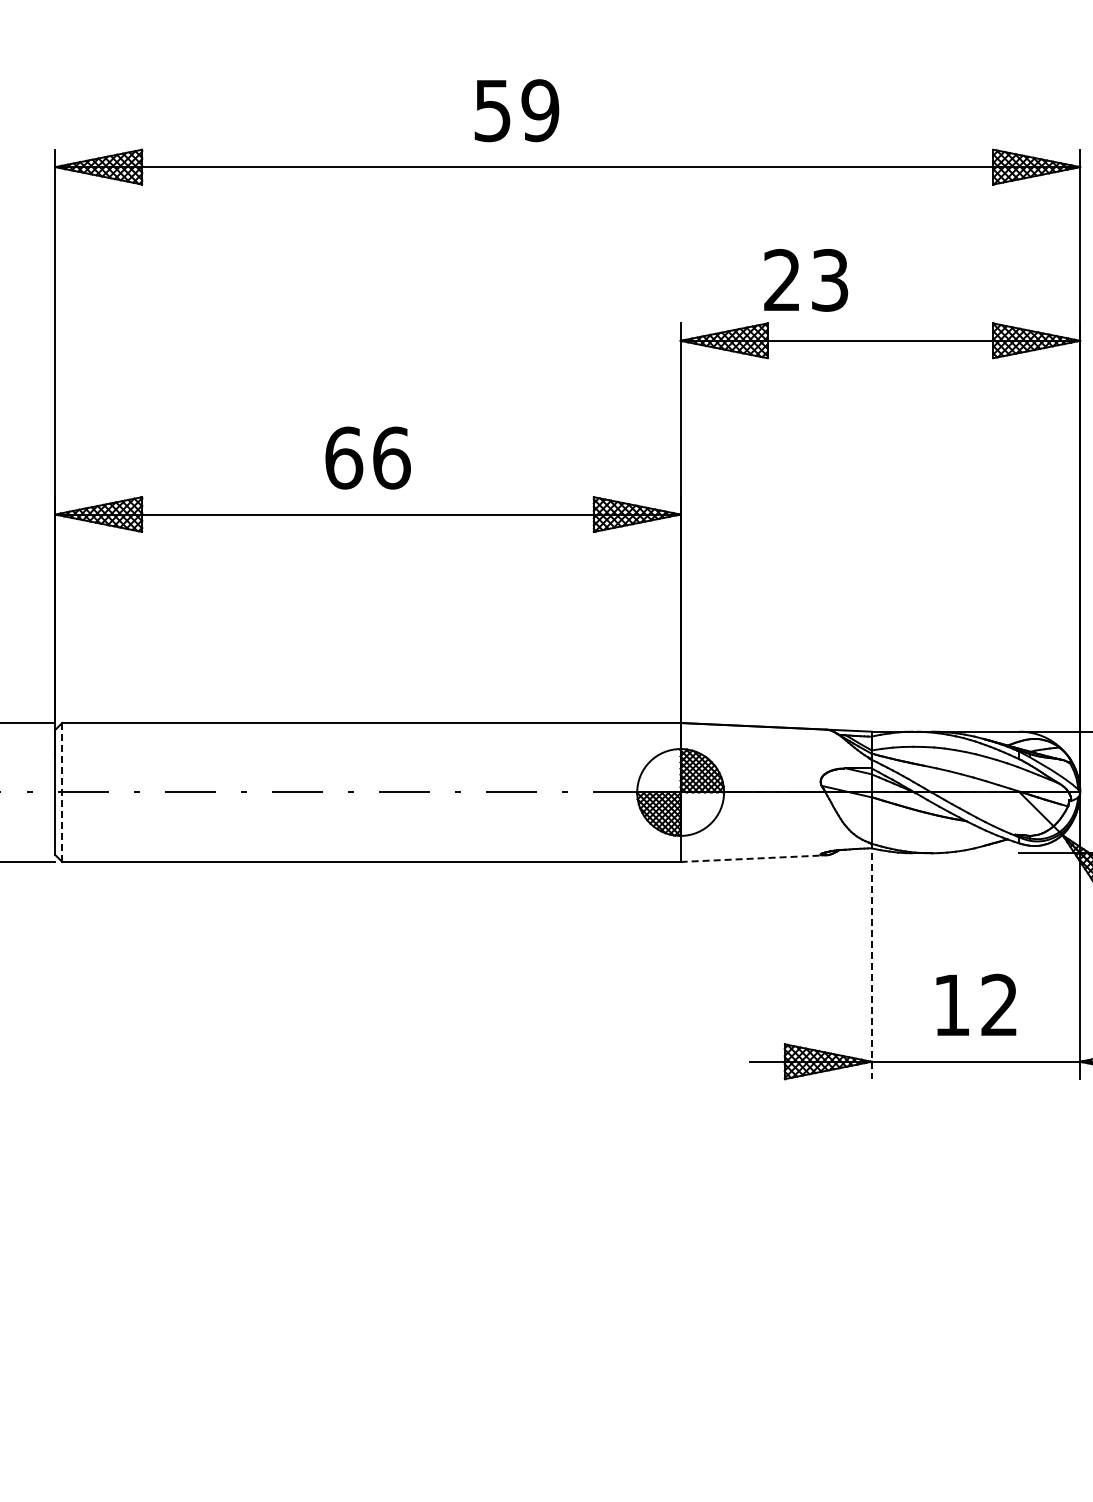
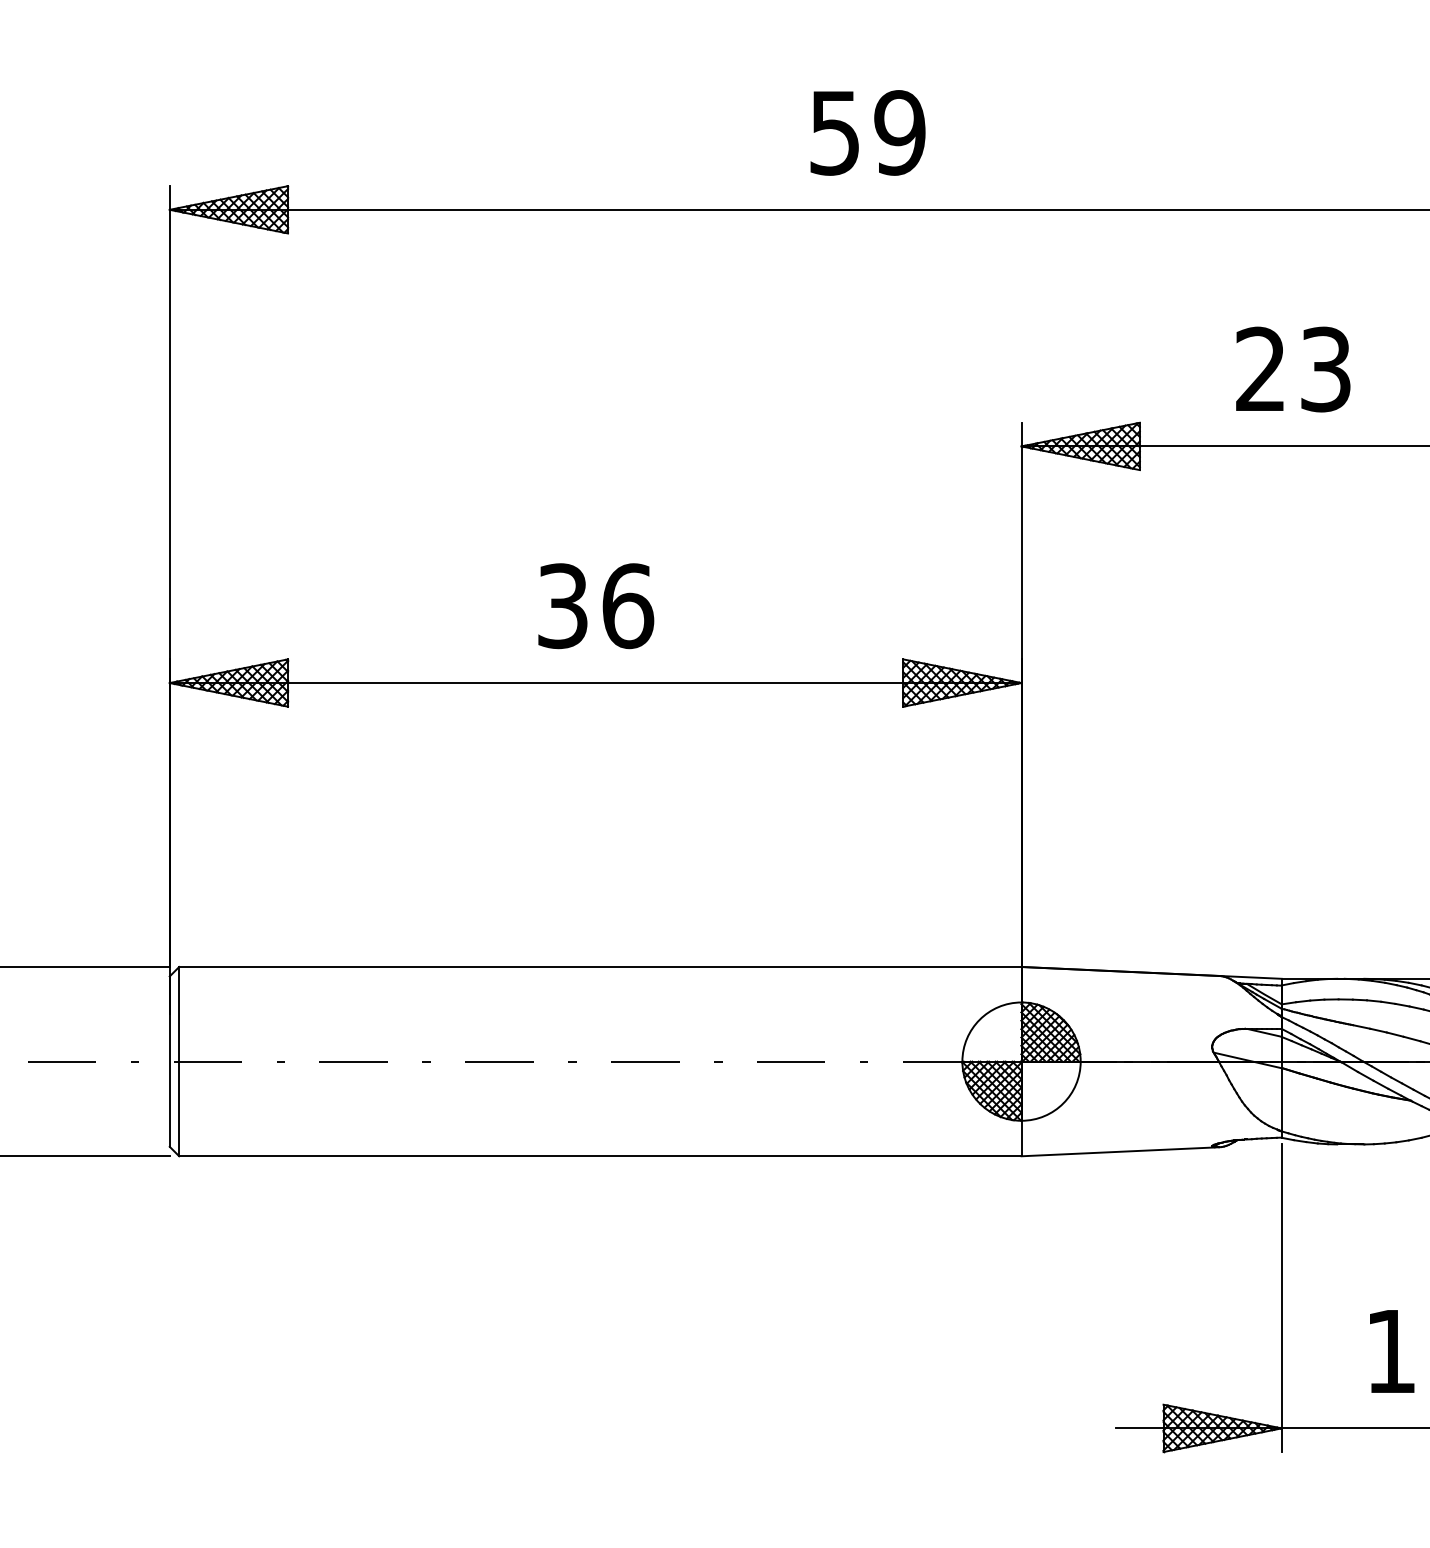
text: (516, 110) -> (867, 132), moved
text: (806, 280) -> (1293, 369), moved
text: (344, 457) -> (563, 605), 66 -> 36
line: (62, 792) -> (179, 1061), dashed -> solid
line: (753, 858) -> (1120, 1151), dashed -> solid
line: (871, 966) -> (1281, 1298), dashed -> solid

